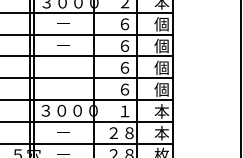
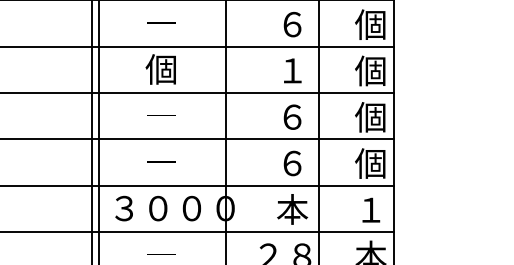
text: (63, 45) -> (161, 69), ― -> 個
text: (125, 45) -> (293, 69), ６ -> １
text: (124, 111) -> (291, 209), １ -> 本
text: (161, 111) -> (370, 209), 本 -> １

